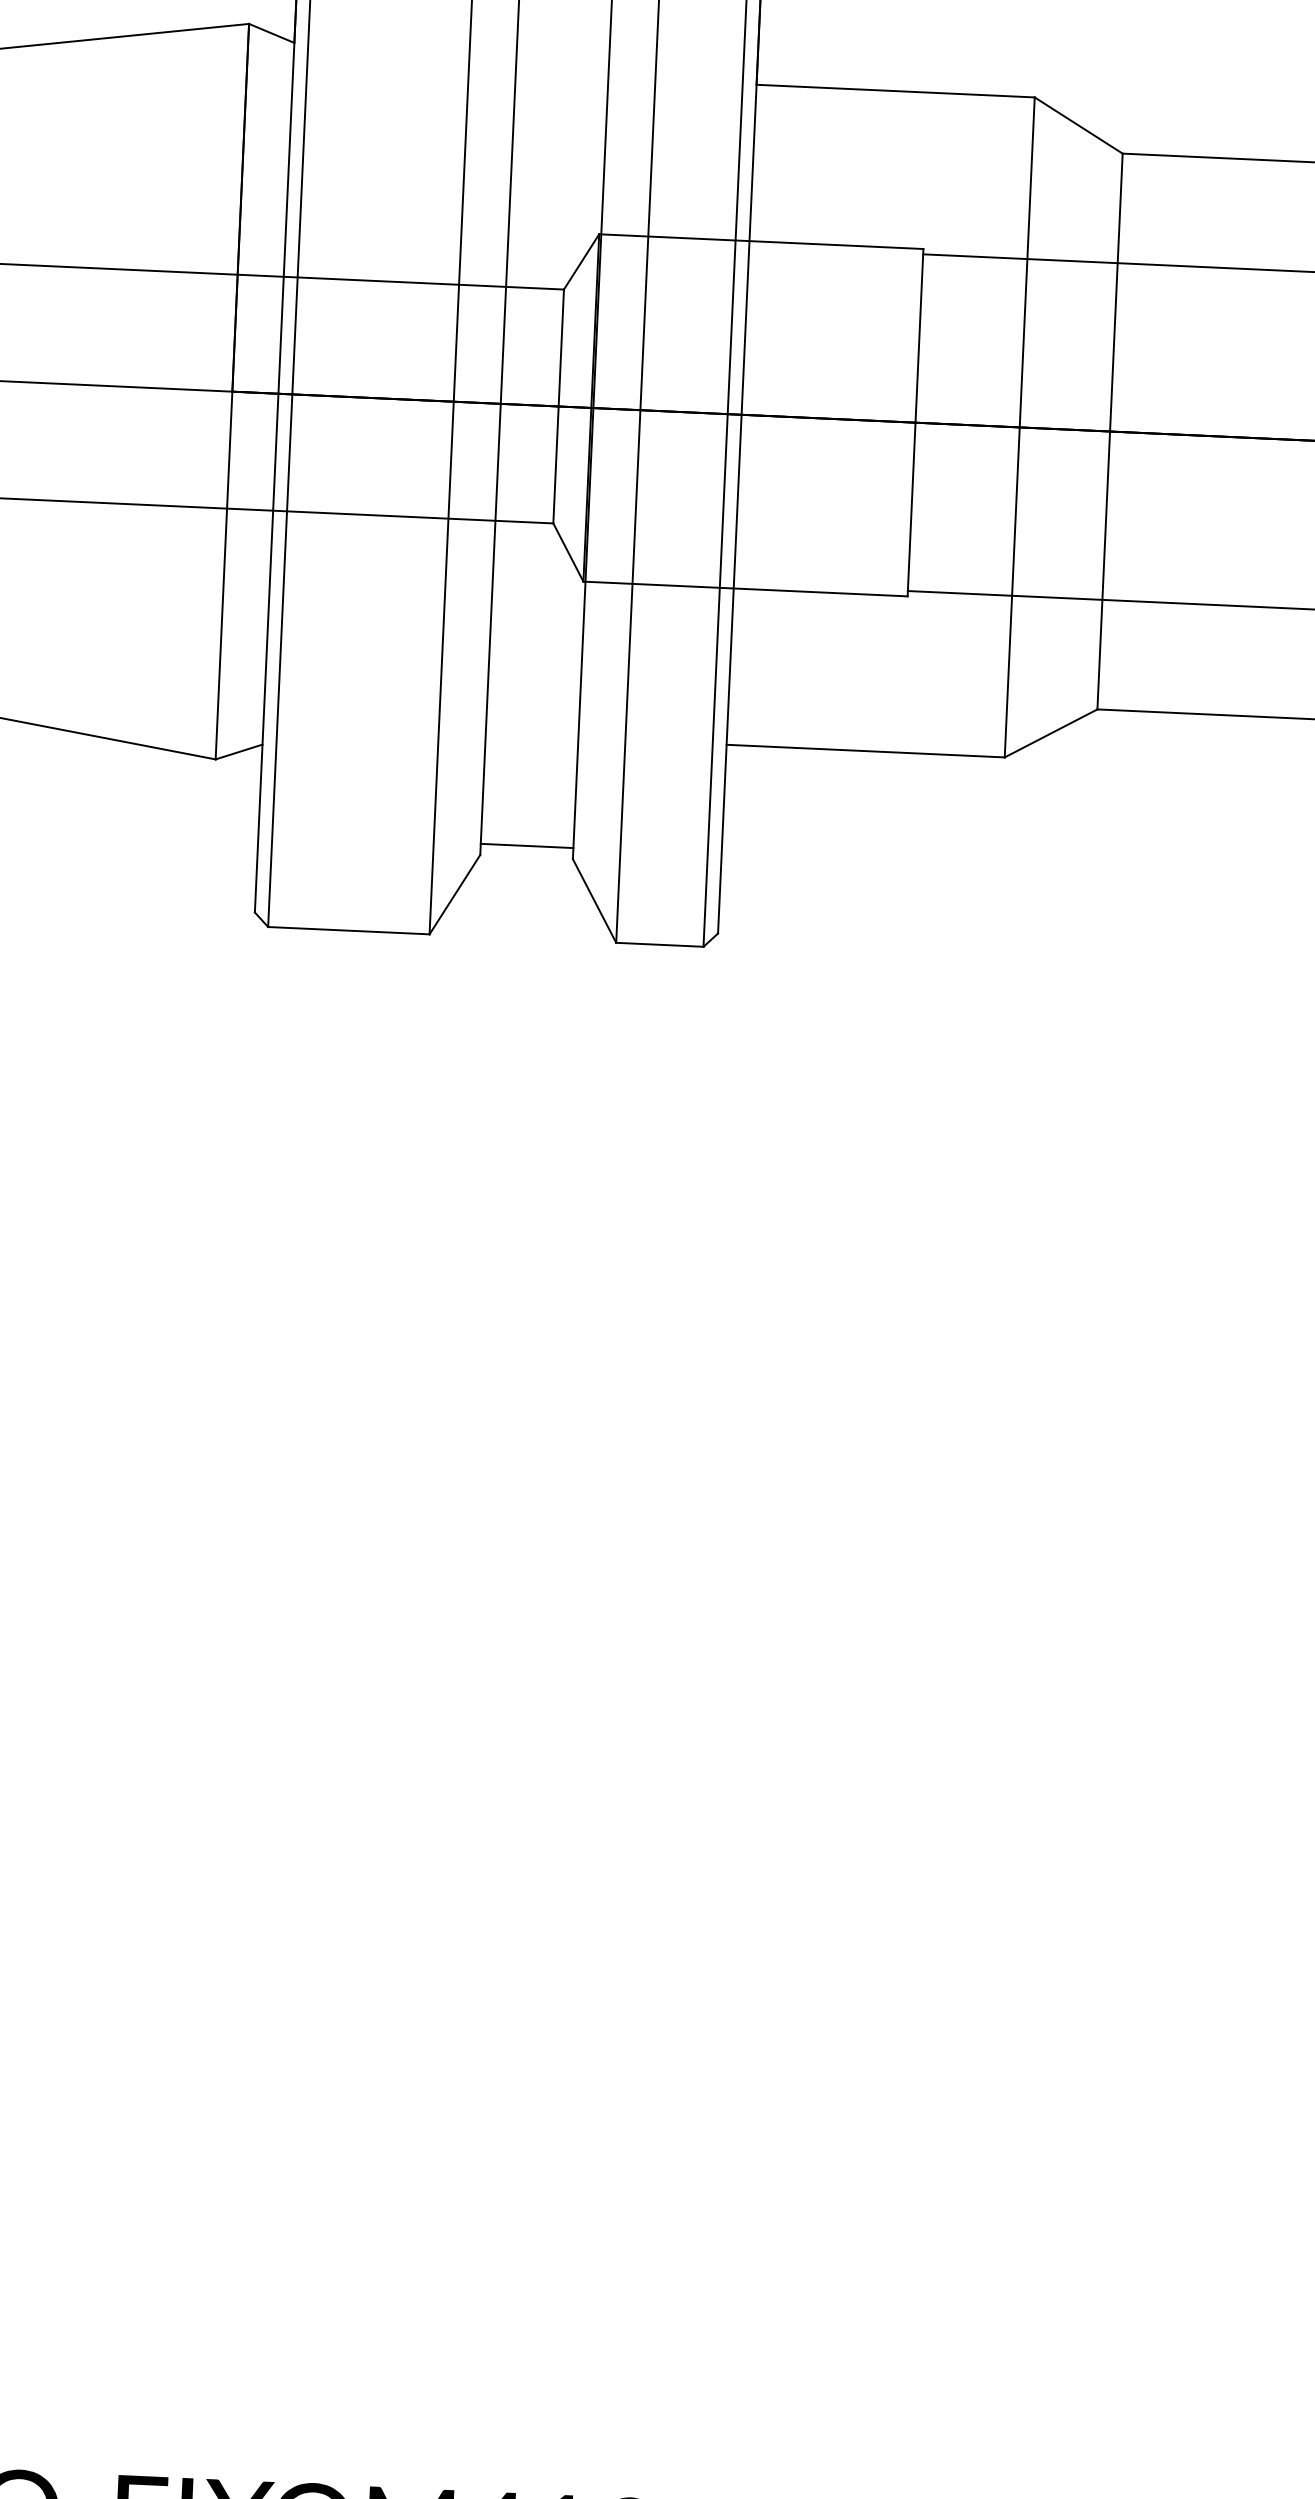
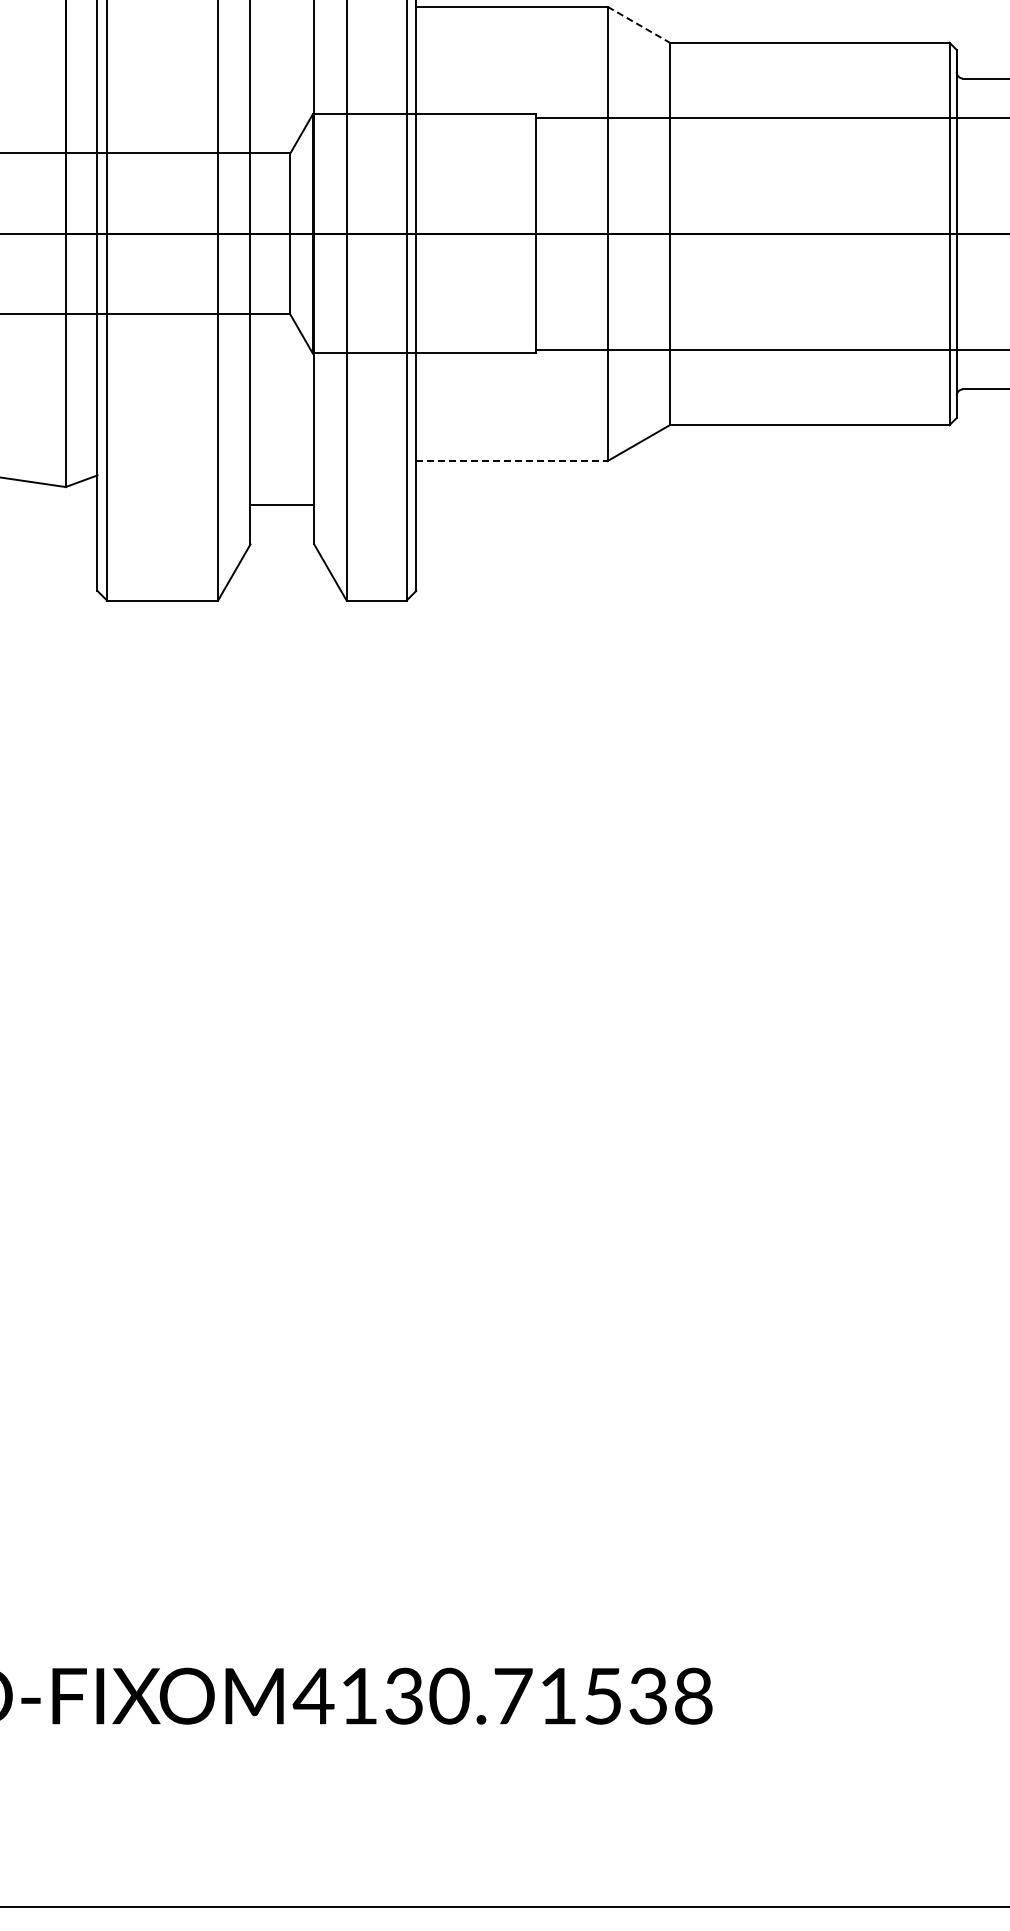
line: (1078, 125) -> (638, 24), solid -> dashed
line: (865, 751) -> (511, 461), solid -> dashed
line: (527, 845) -> (282, 504), moved

